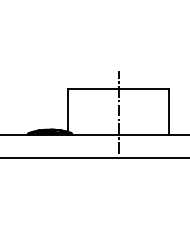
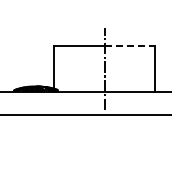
line: (144, 89) -> (130, 46), solid -> dashed

